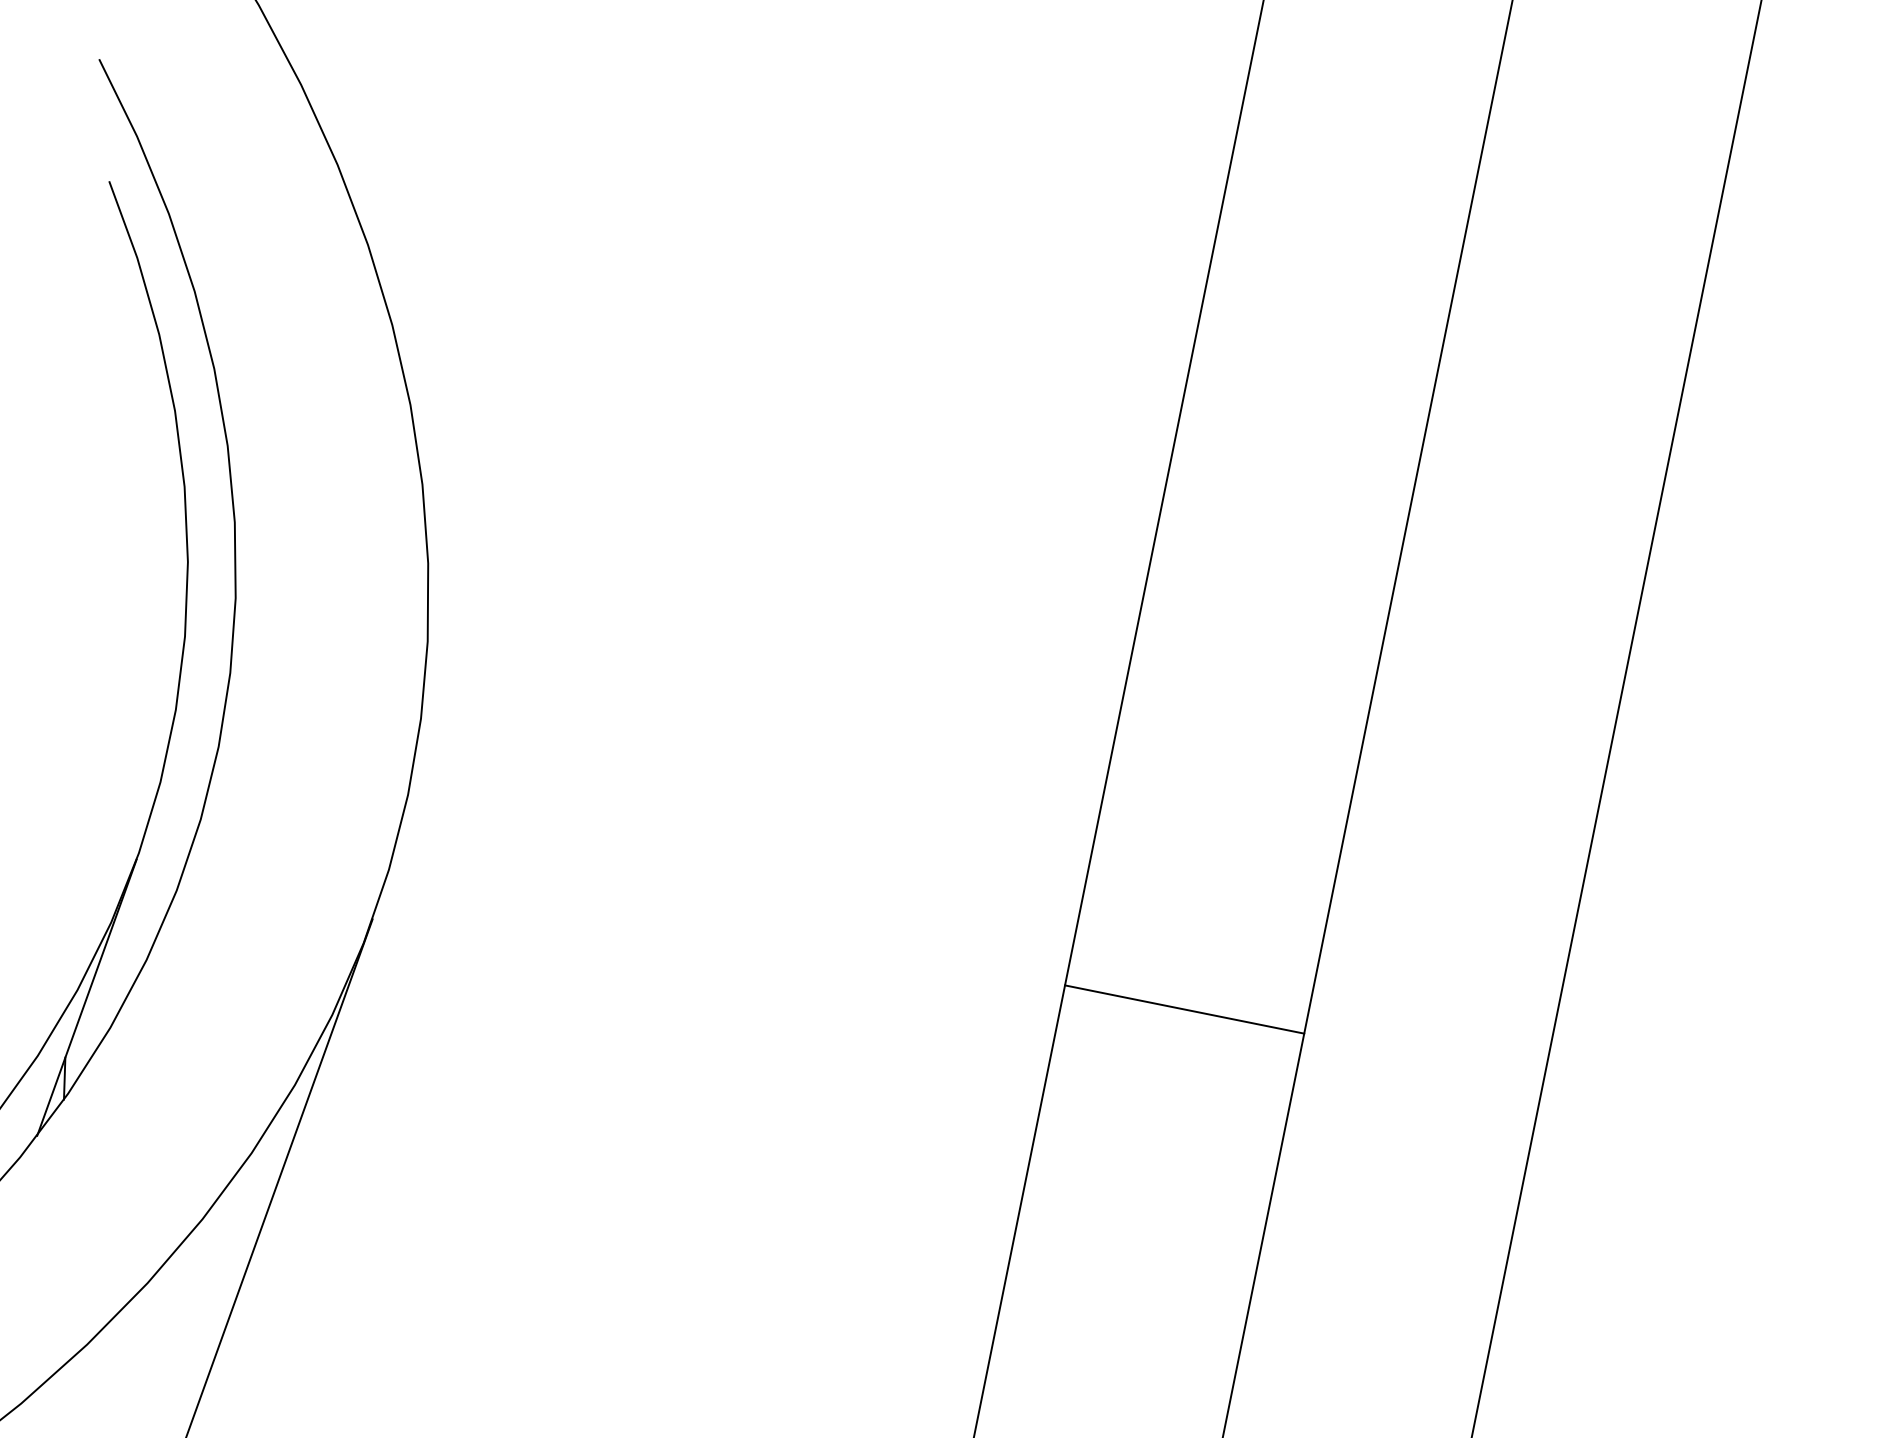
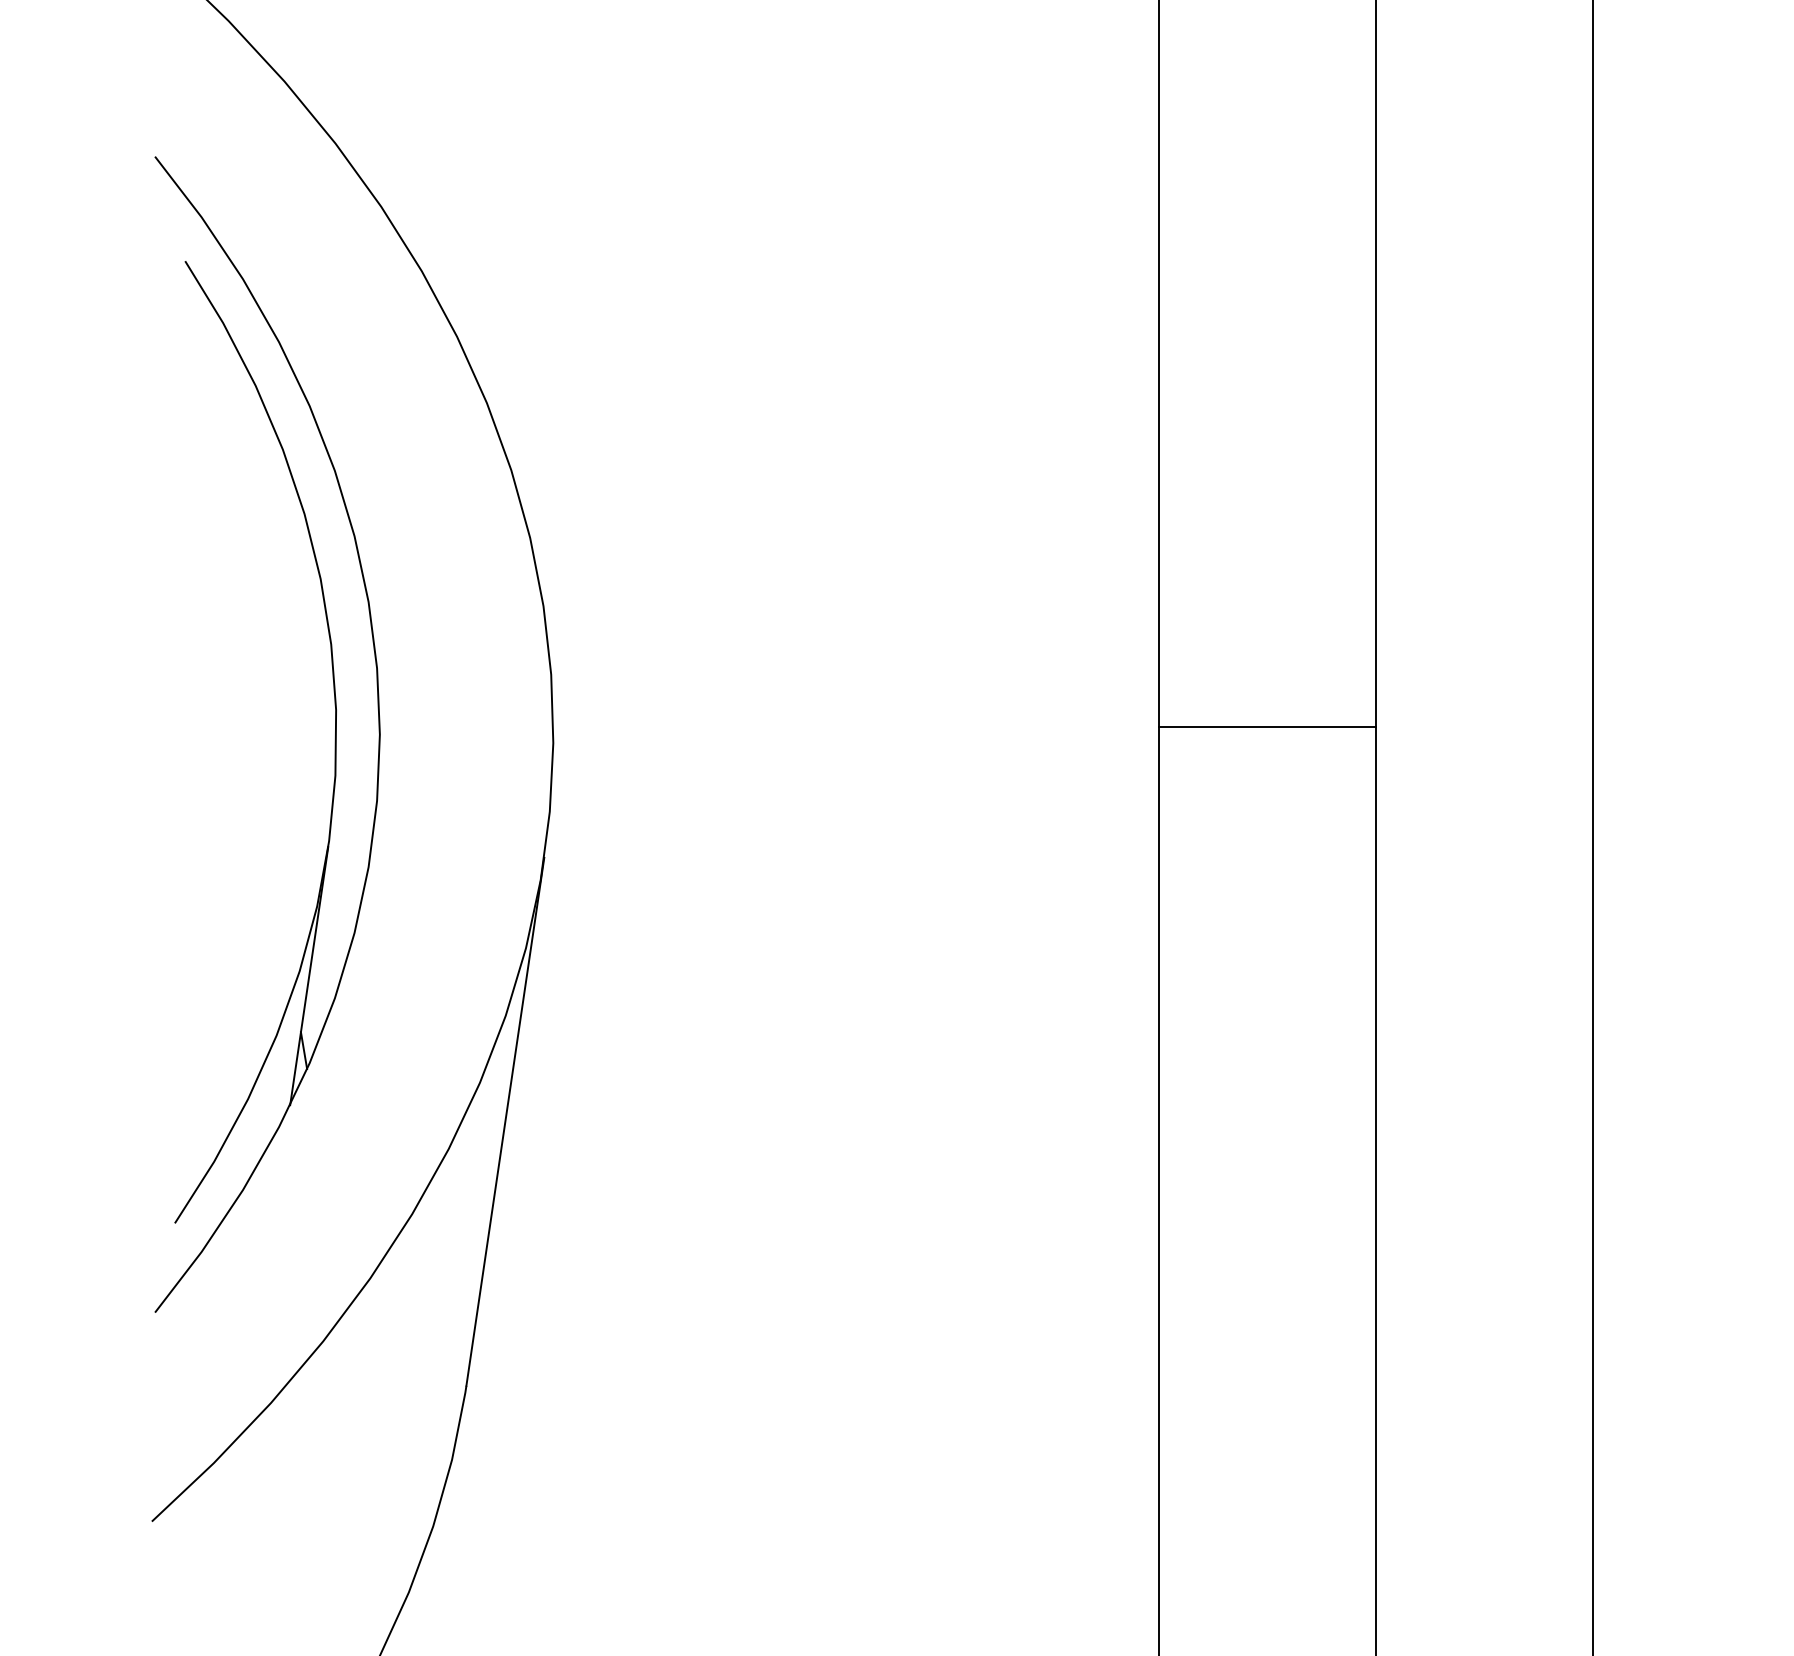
line: (1184, 1009) -> (1267, 726), moved

